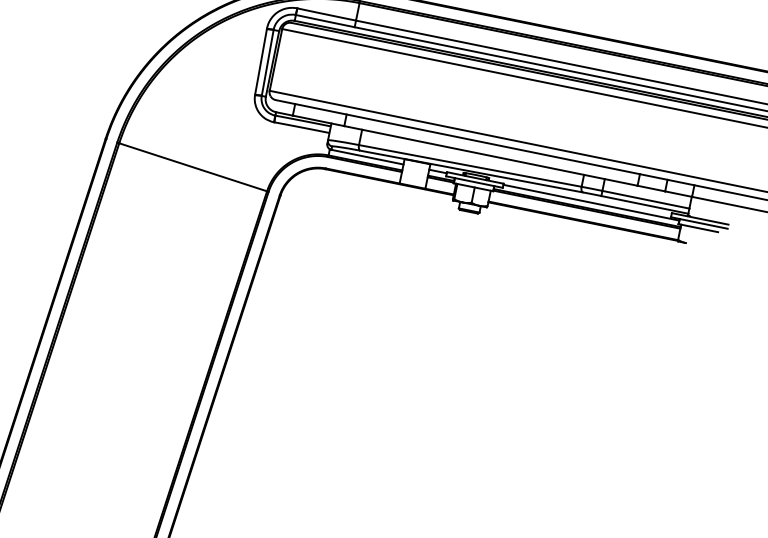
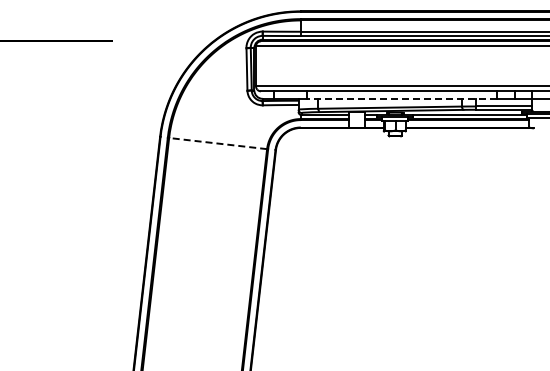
line: (490, 155) -> (401, 98), solid -> dashed
line: (192, 166) -> (217, 143), solid -> dashed

